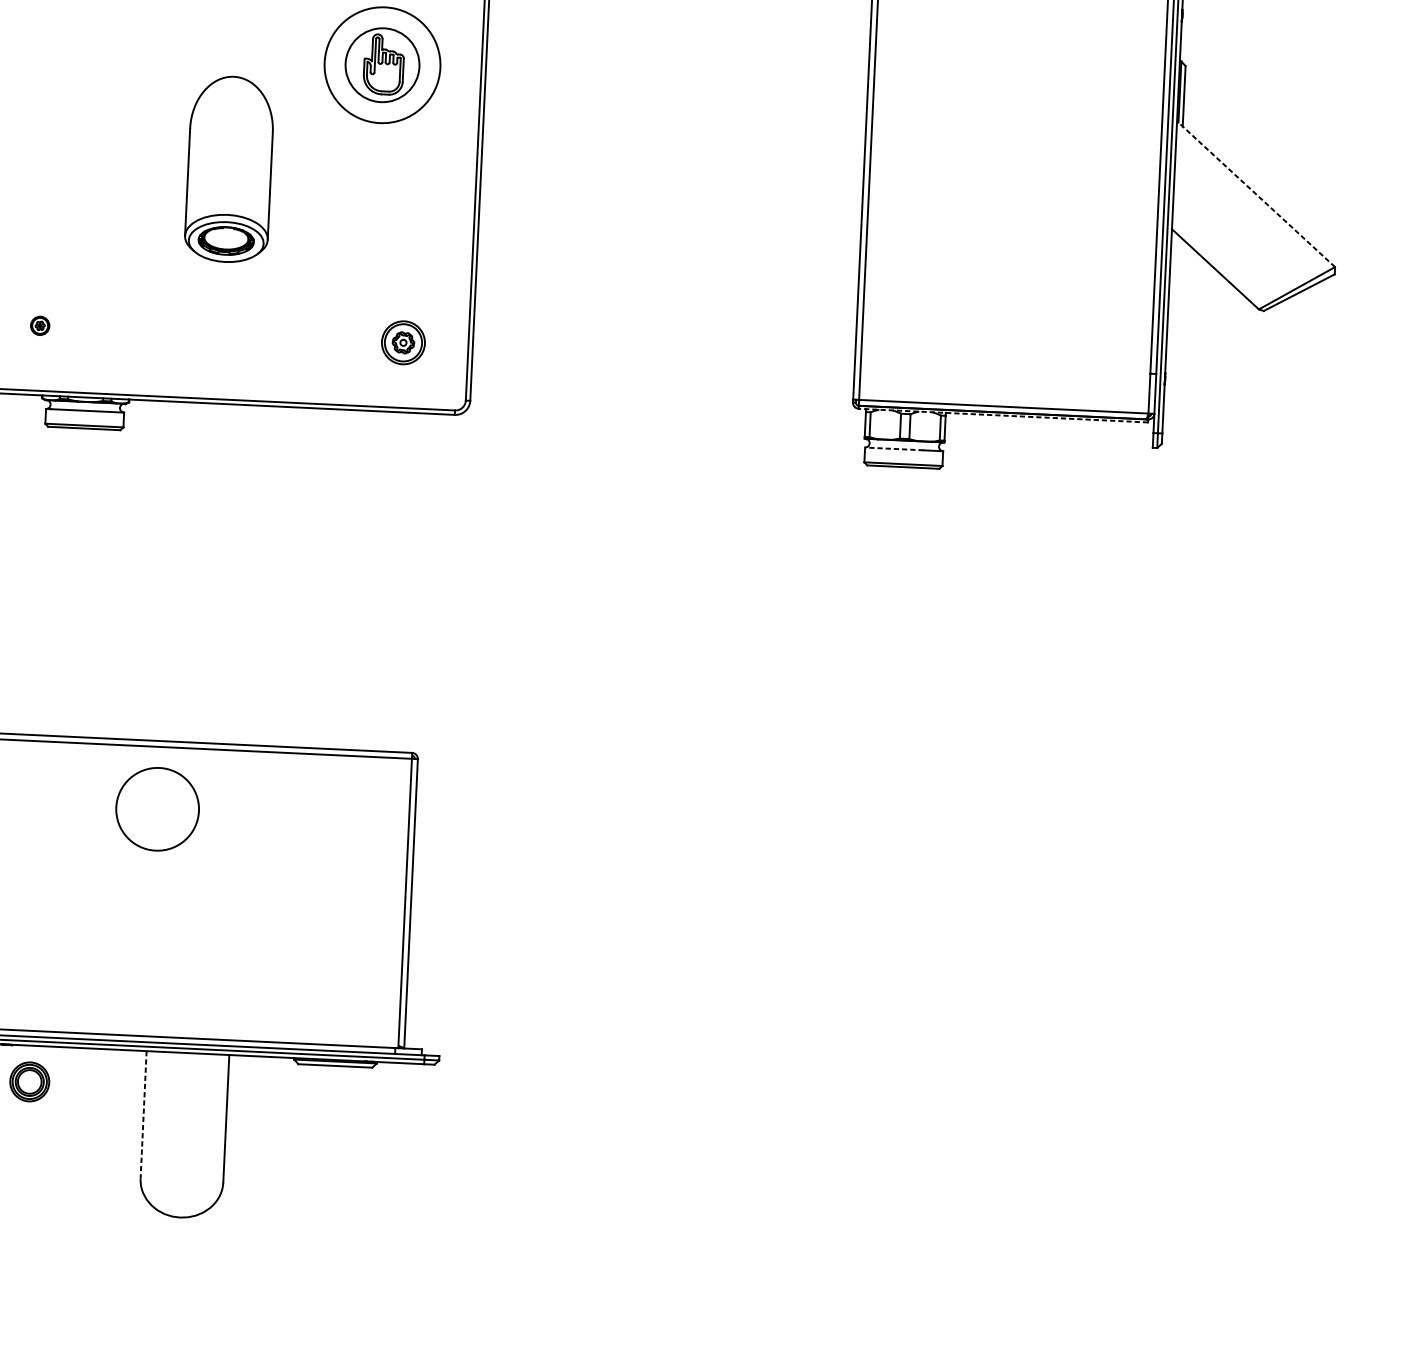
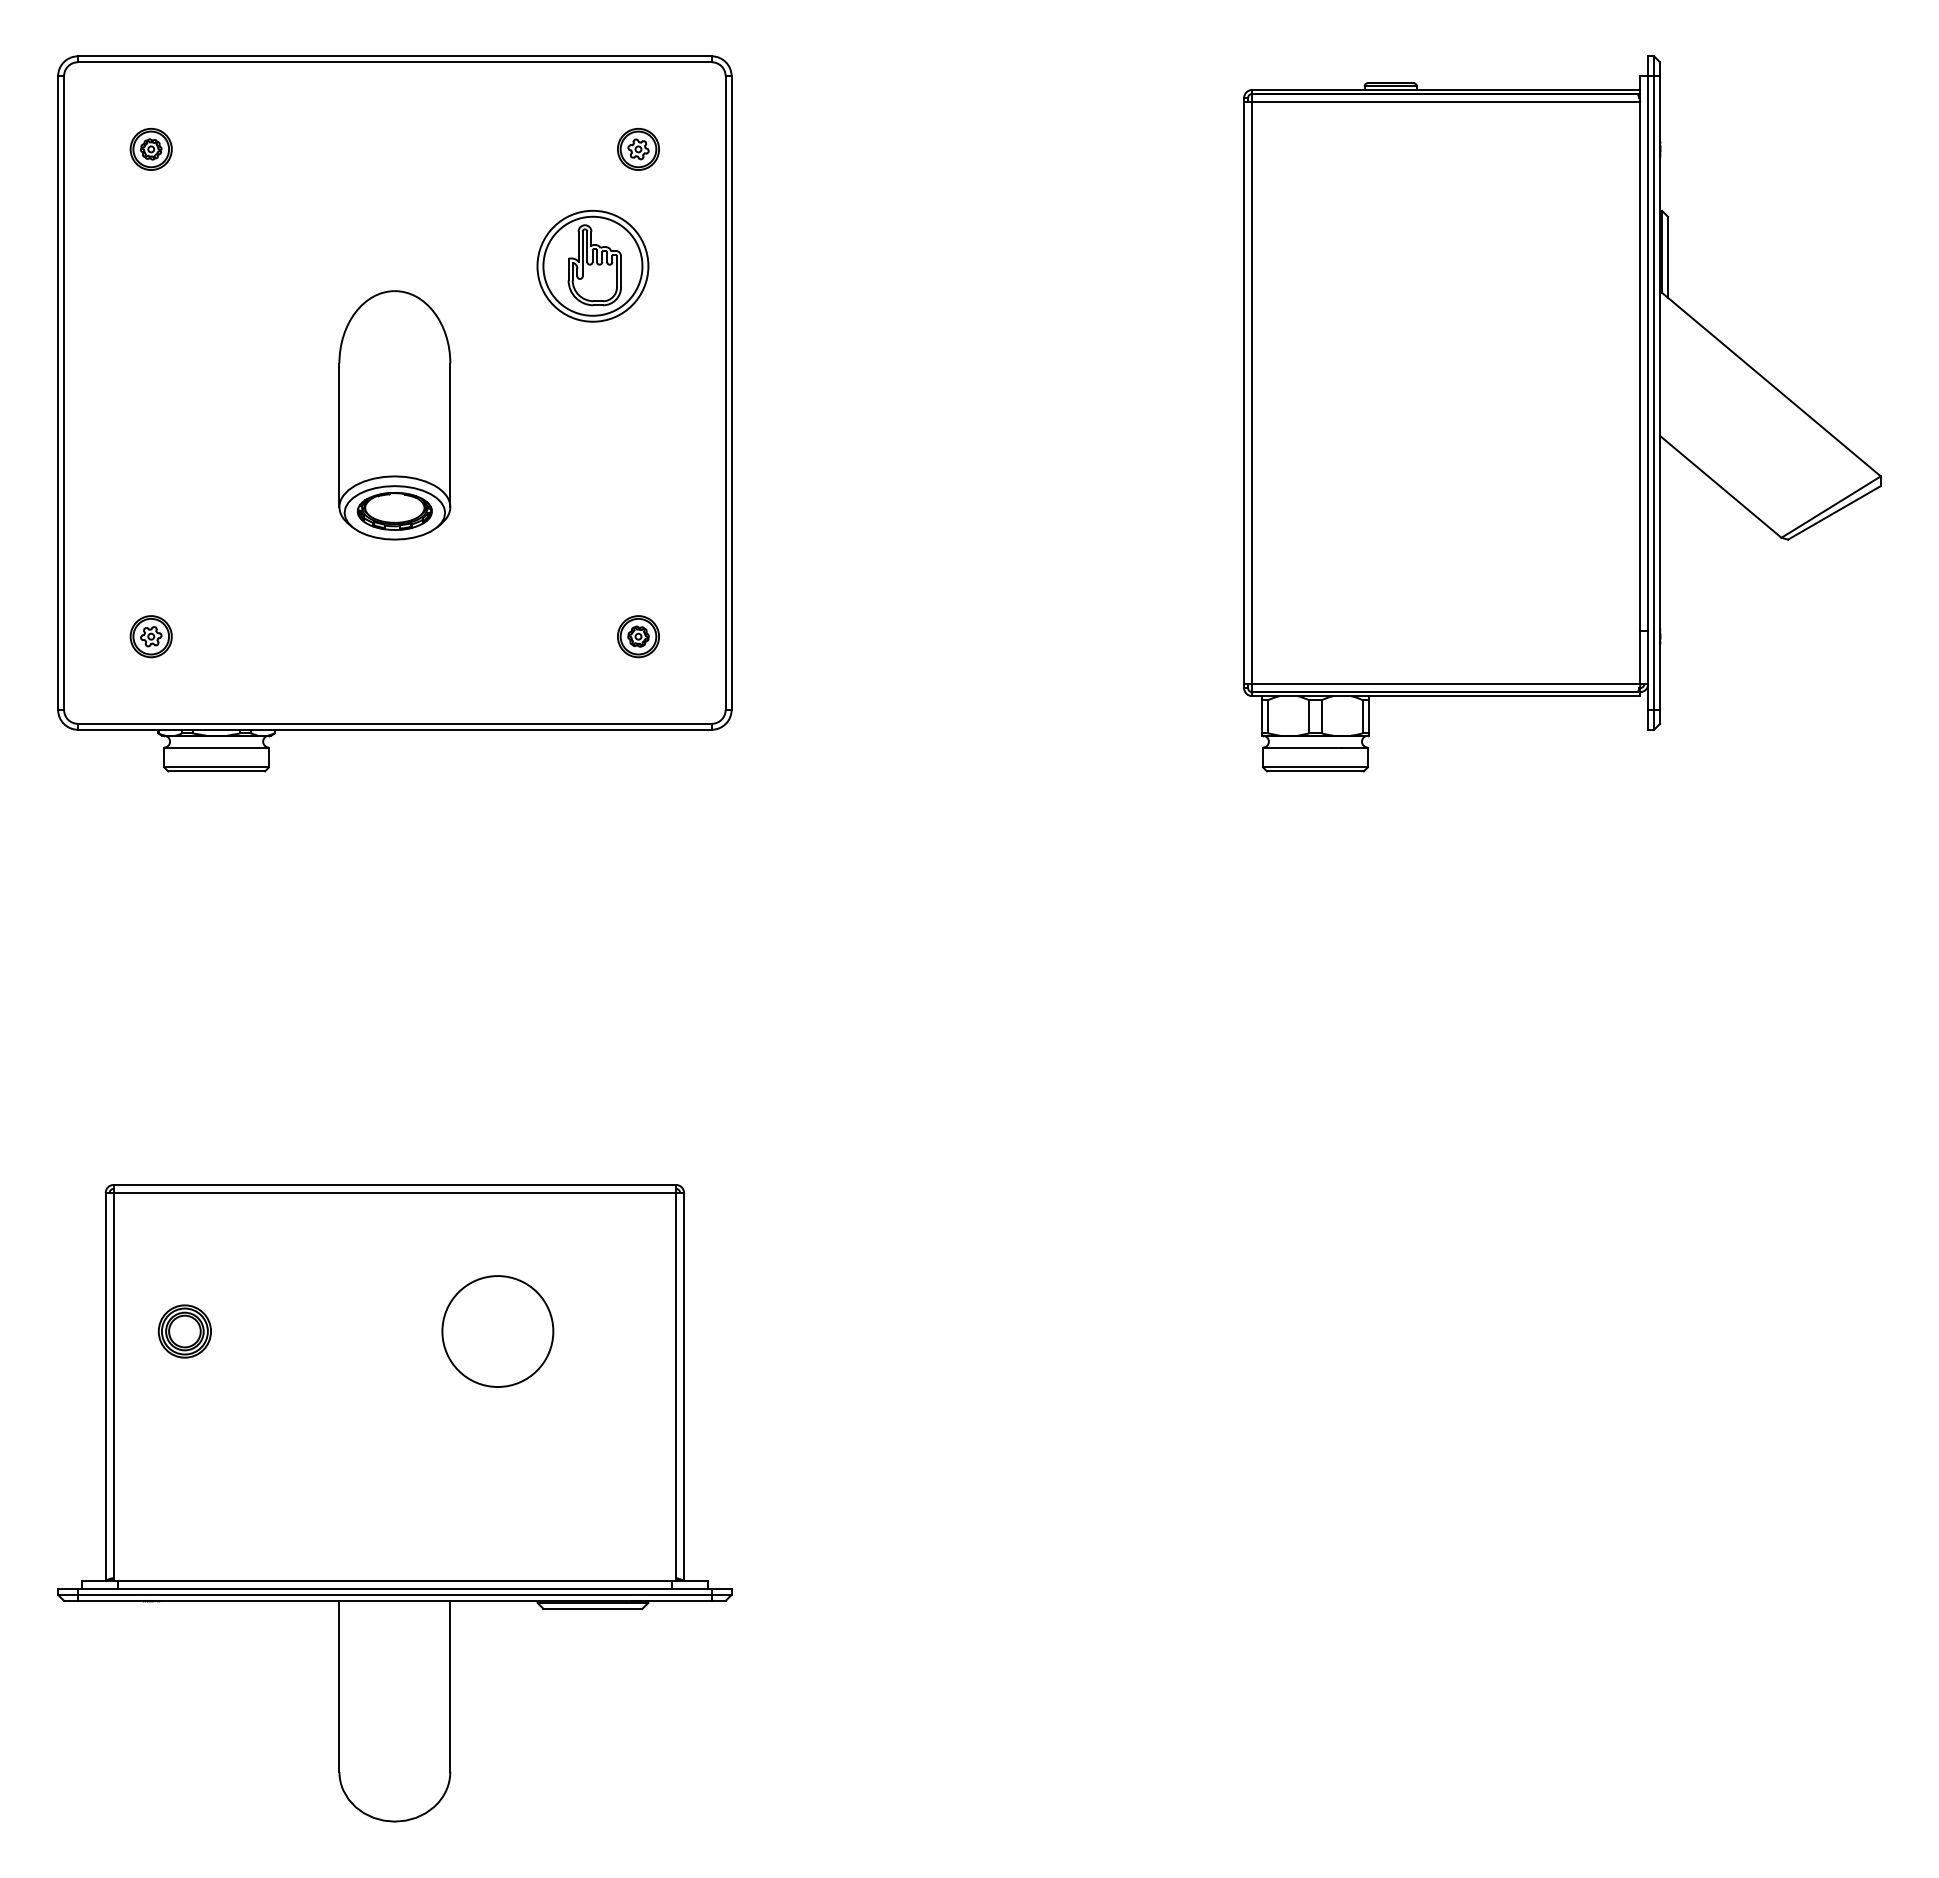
circle: (382, 64) -> (592, 265), size x0.71
line: (1256, 194) -> (1770, 383), dashed -> solid
part: (39, 325) -> (150, 636), size x1.67
part: (403, 342) -> (638, 636), size x0.71
line: (1002, 415) -> (1445, 696), dashed -> solid
line: (893, 448) -> (1301, 747), dashed -> solid
circle: (157, 809) -> (497, 1331), moved
part: (29, 1081) -> (184, 1331), moved
line: (143, 1114) -> (339, 1686), dashed -> solid

